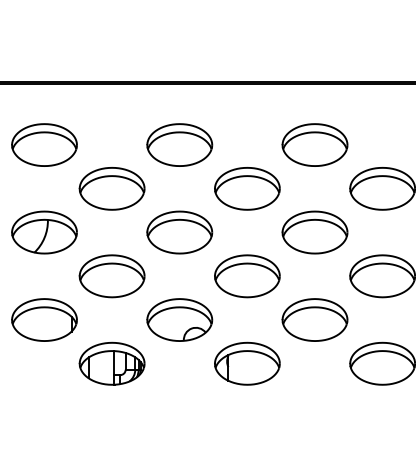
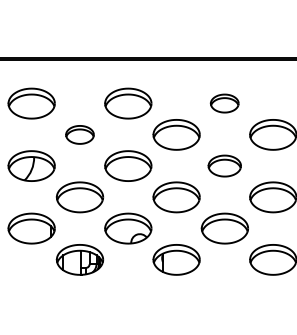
part: (314, 144) -> (224, 103), size x0.6
part: (111, 188) -> (79, 134), size x0.6
part: (314, 231) -> (224, 165), size x0.7

